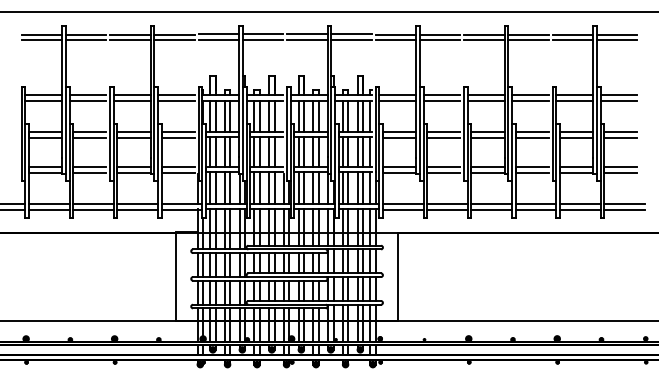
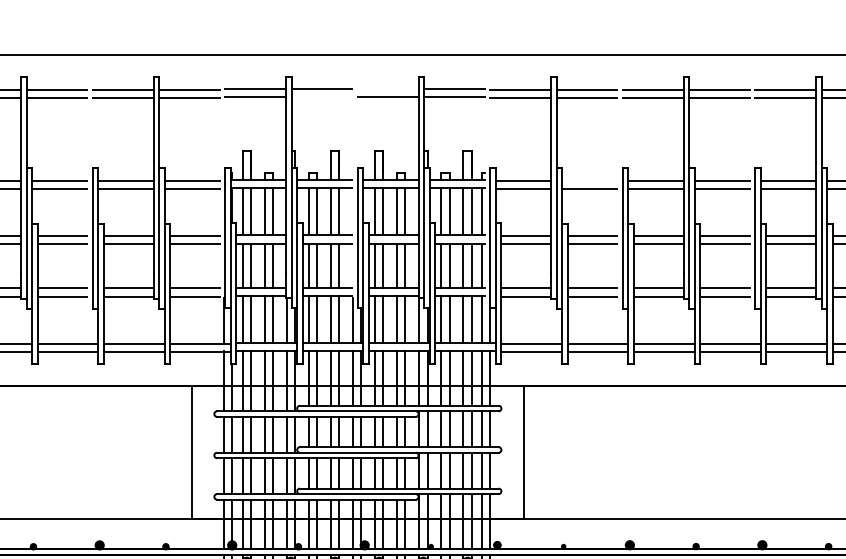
line: (307, 34) -> (388, 89), removed
line: (262, 39) -> (321, 97), removed
line: (441, 95) -> (589, 180), removed

